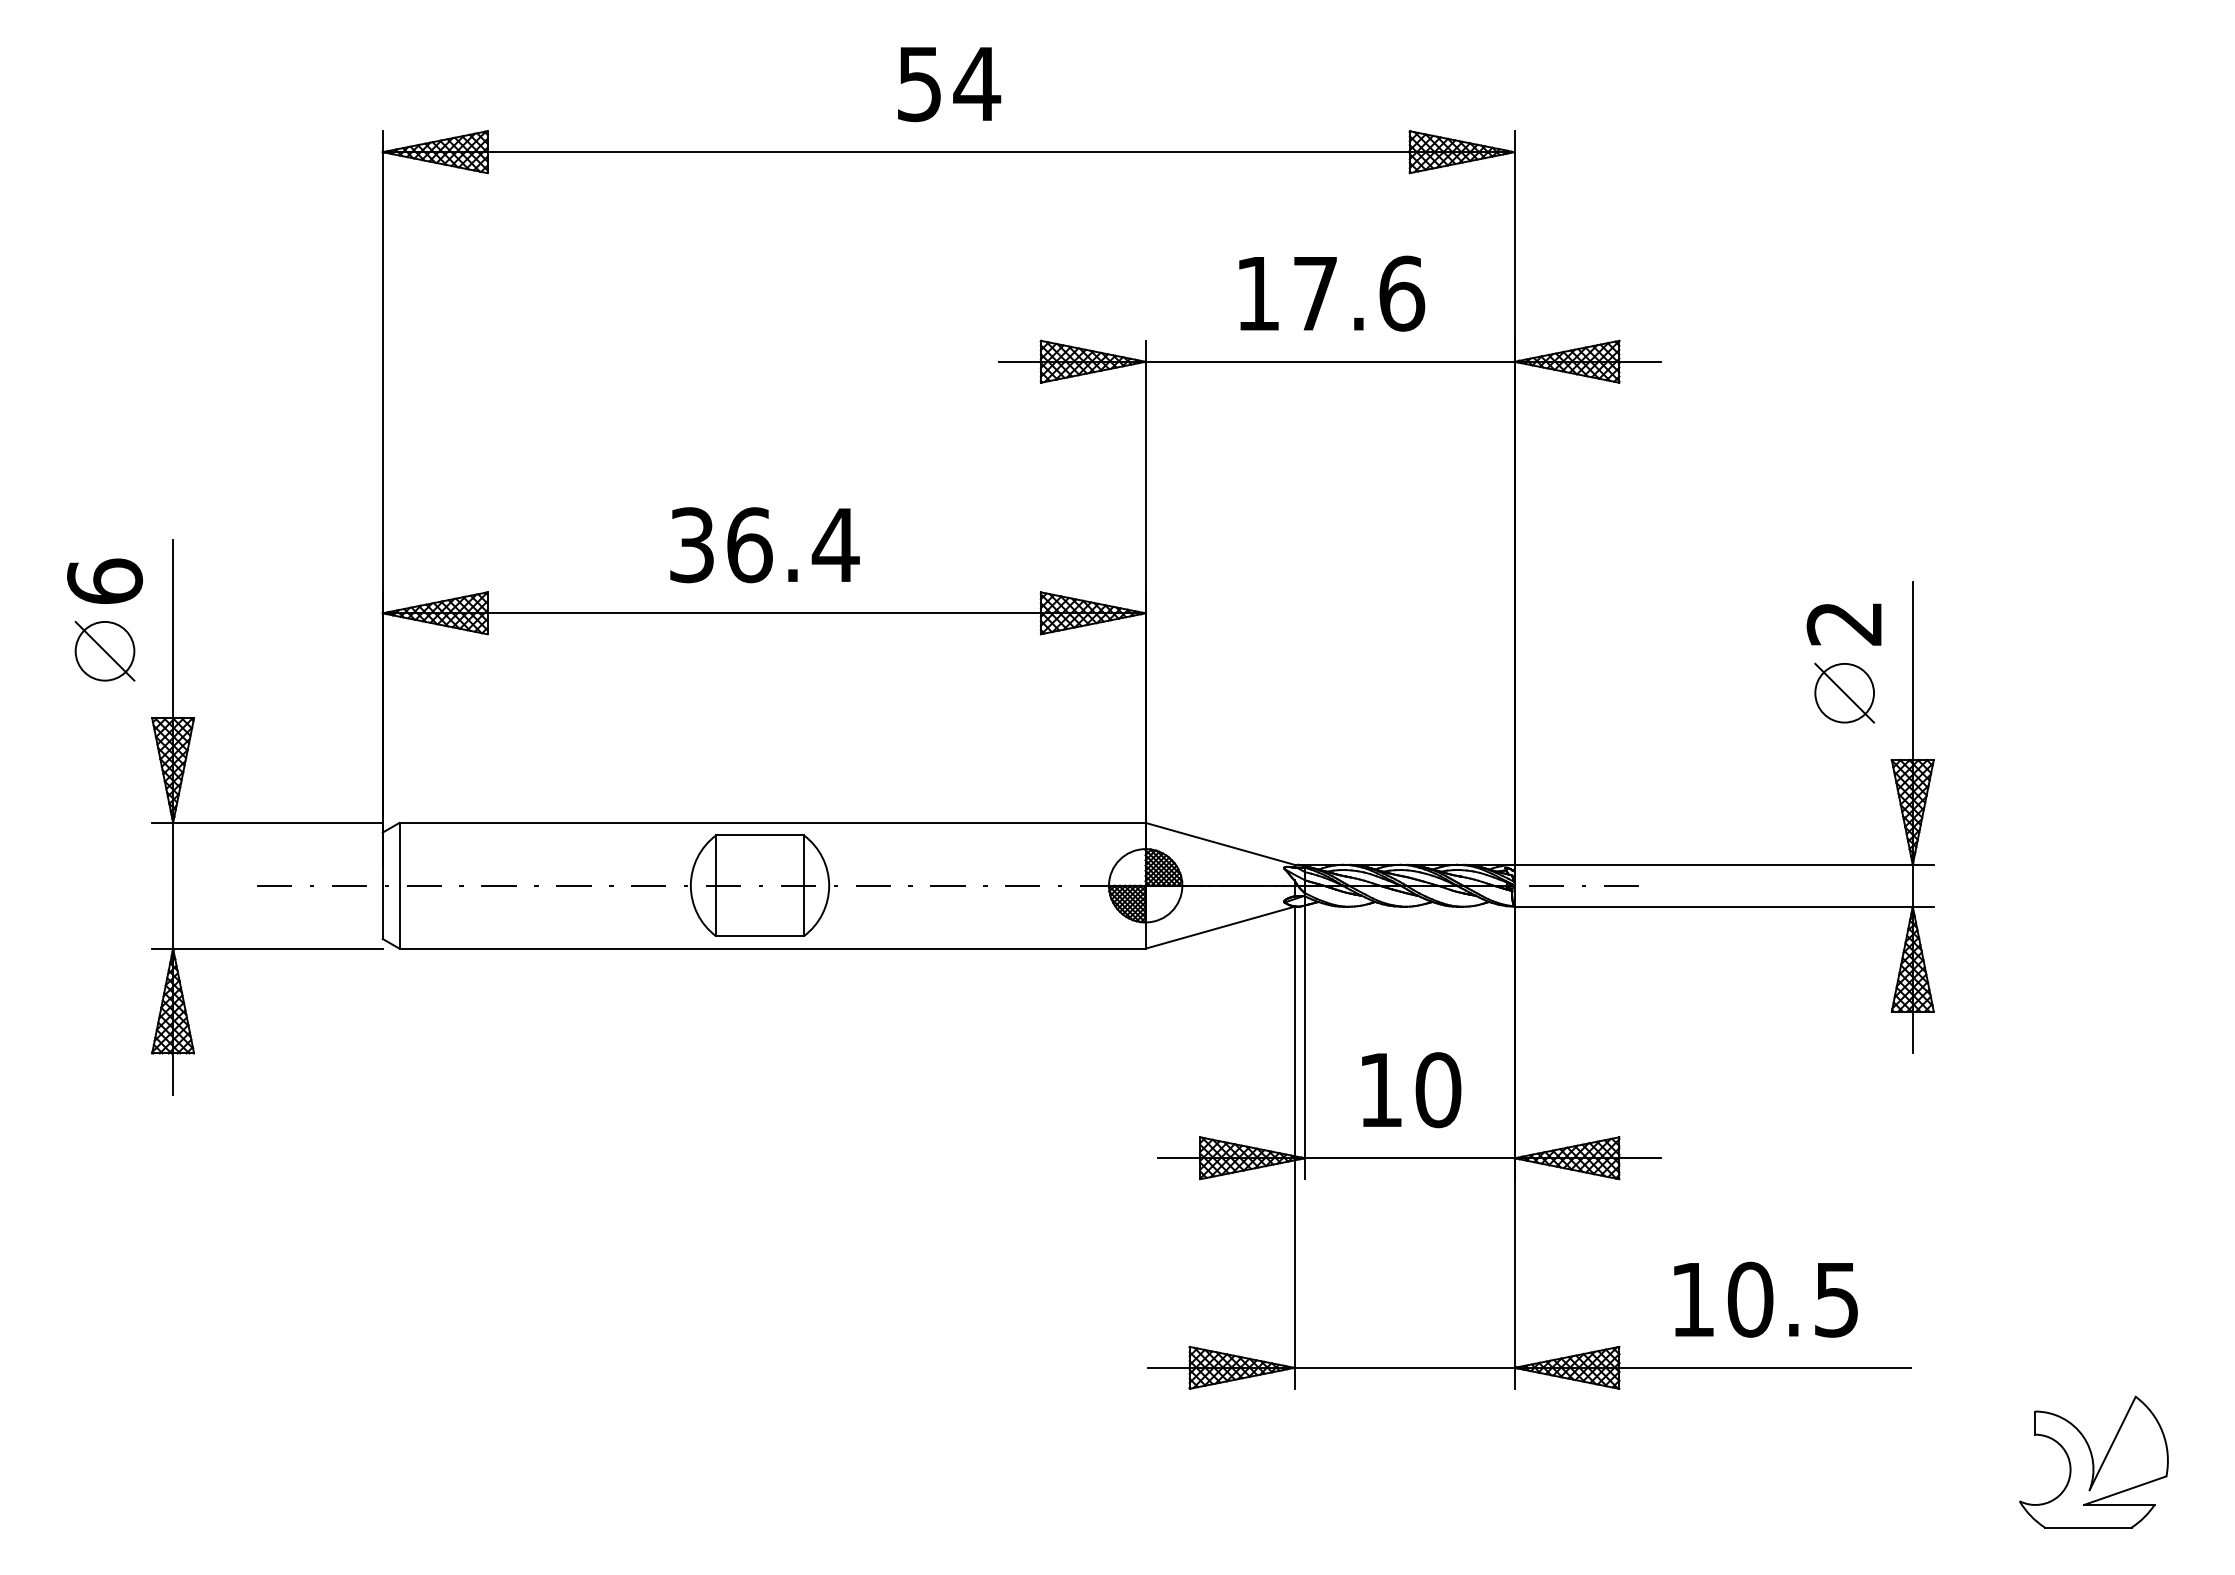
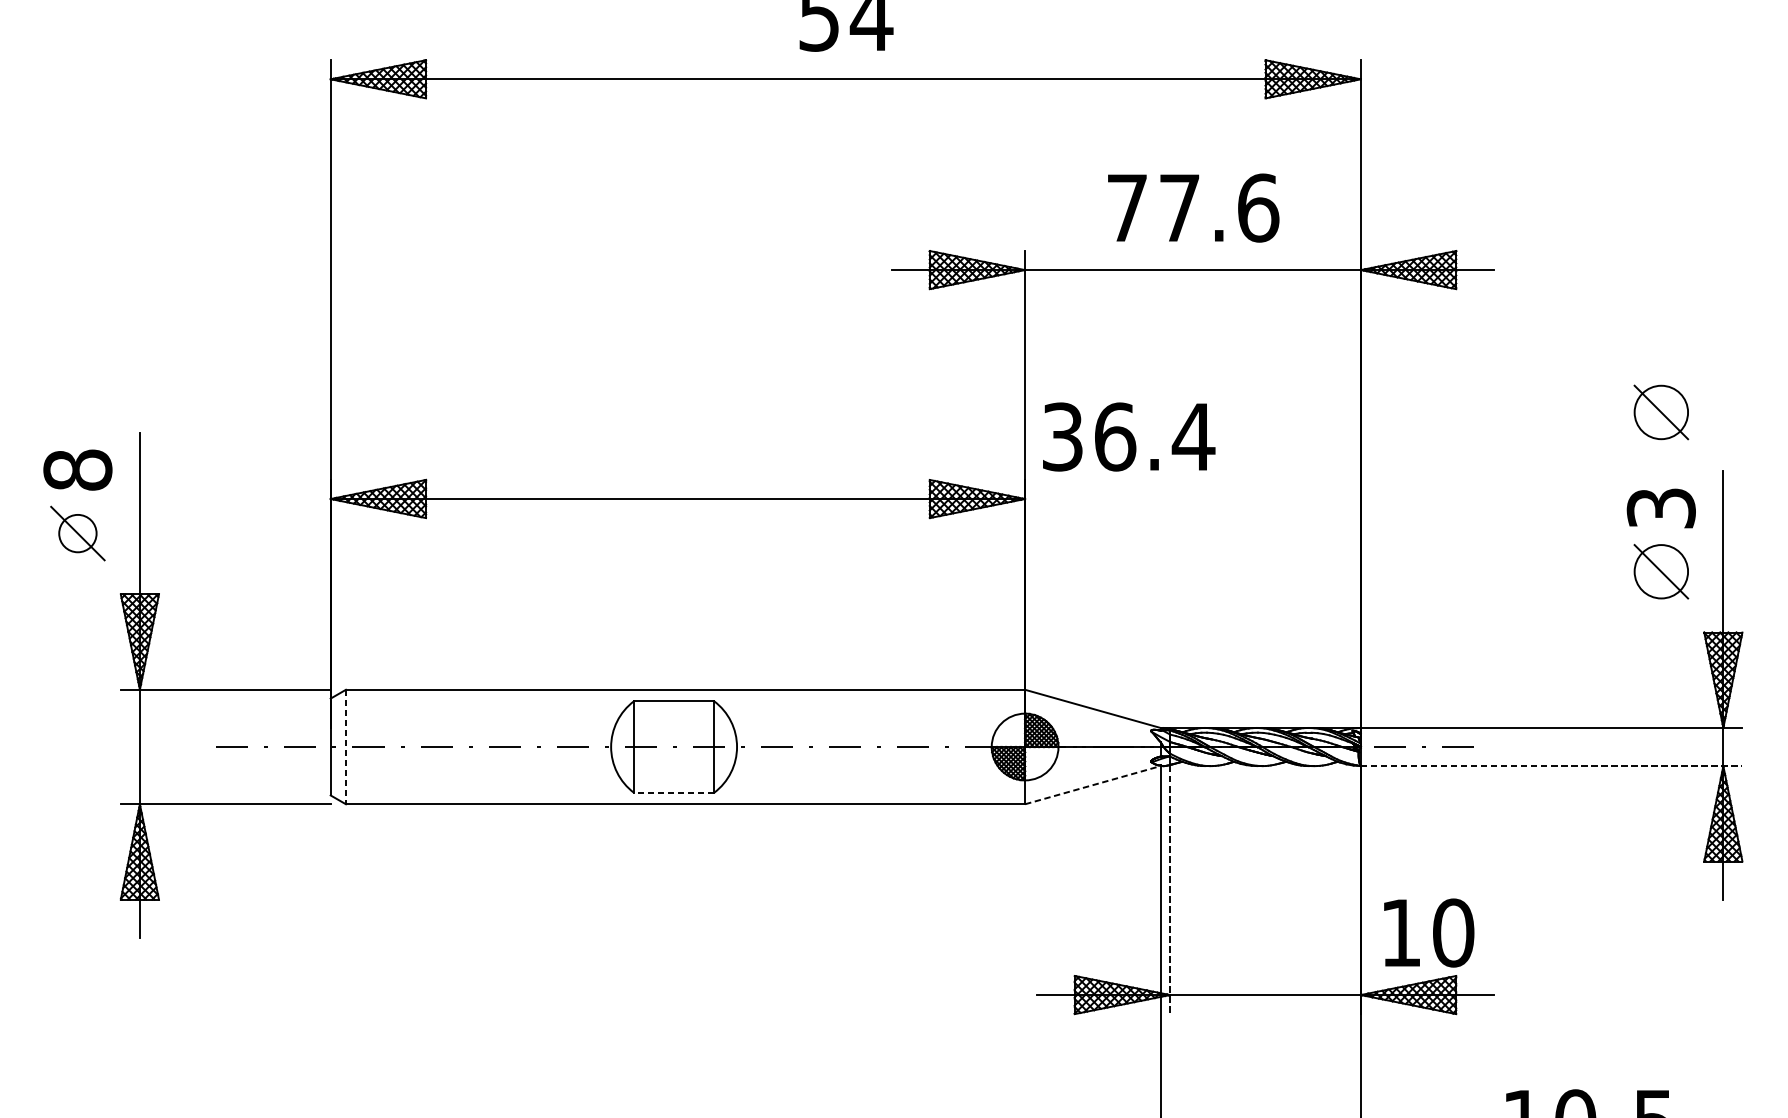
text: (1257, 293) -> (1126, 207), 17.6 -> 77.6
part: (1844, 517) -> (1661, 411), added
text: (764, 545) -> (1128, 437), moved
text: (104, 581) -> (77, 470), 6 -> 8
text: (1844, 623) -> (1661, 508), 2 -> 3
circle: (104, 650) -> (77, 532), size x0.7
line: (399, 885) -> (345, 746), solid -> dashed
line: (1724, 906) -> (1551, 765), solid -> dashed
line: (1220, 927) -> (1093, 784), solid -> dashed
line: (759, 936) -> (673, 793), solid -> dashed
line: (1304, 1043) -> (1169, 890), solid -> dashed
text: (1411, 1090) -> (1429, 933), moved

